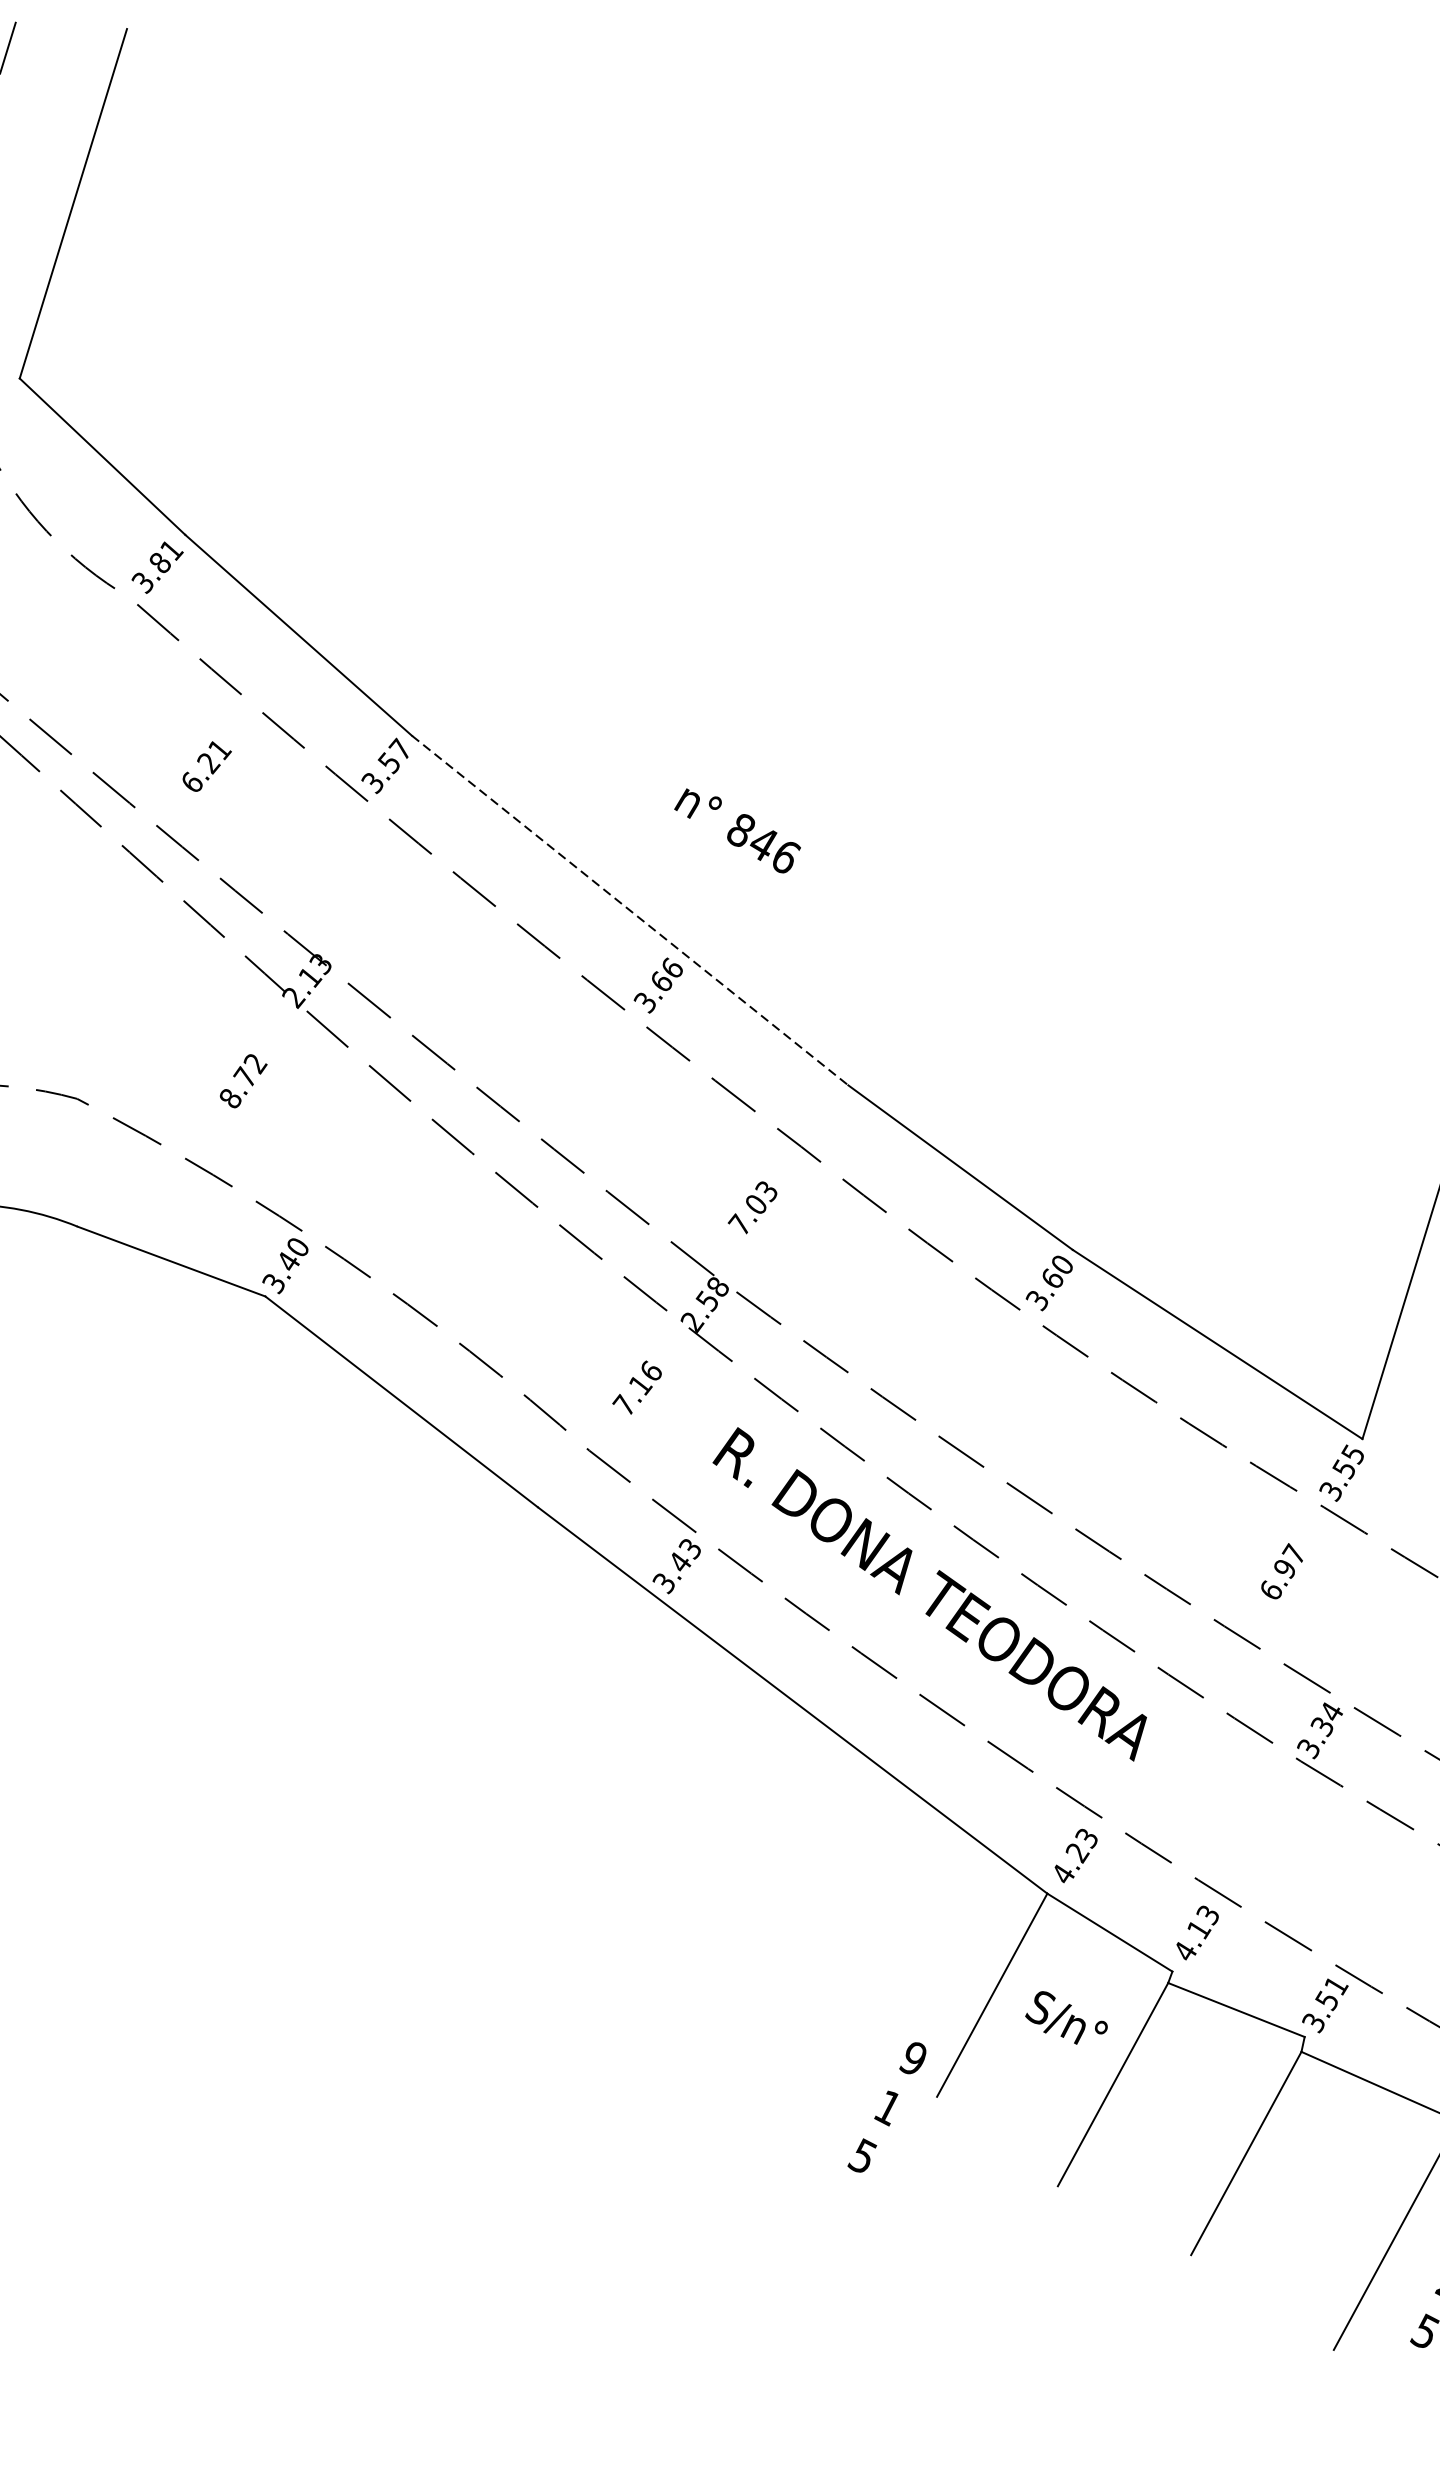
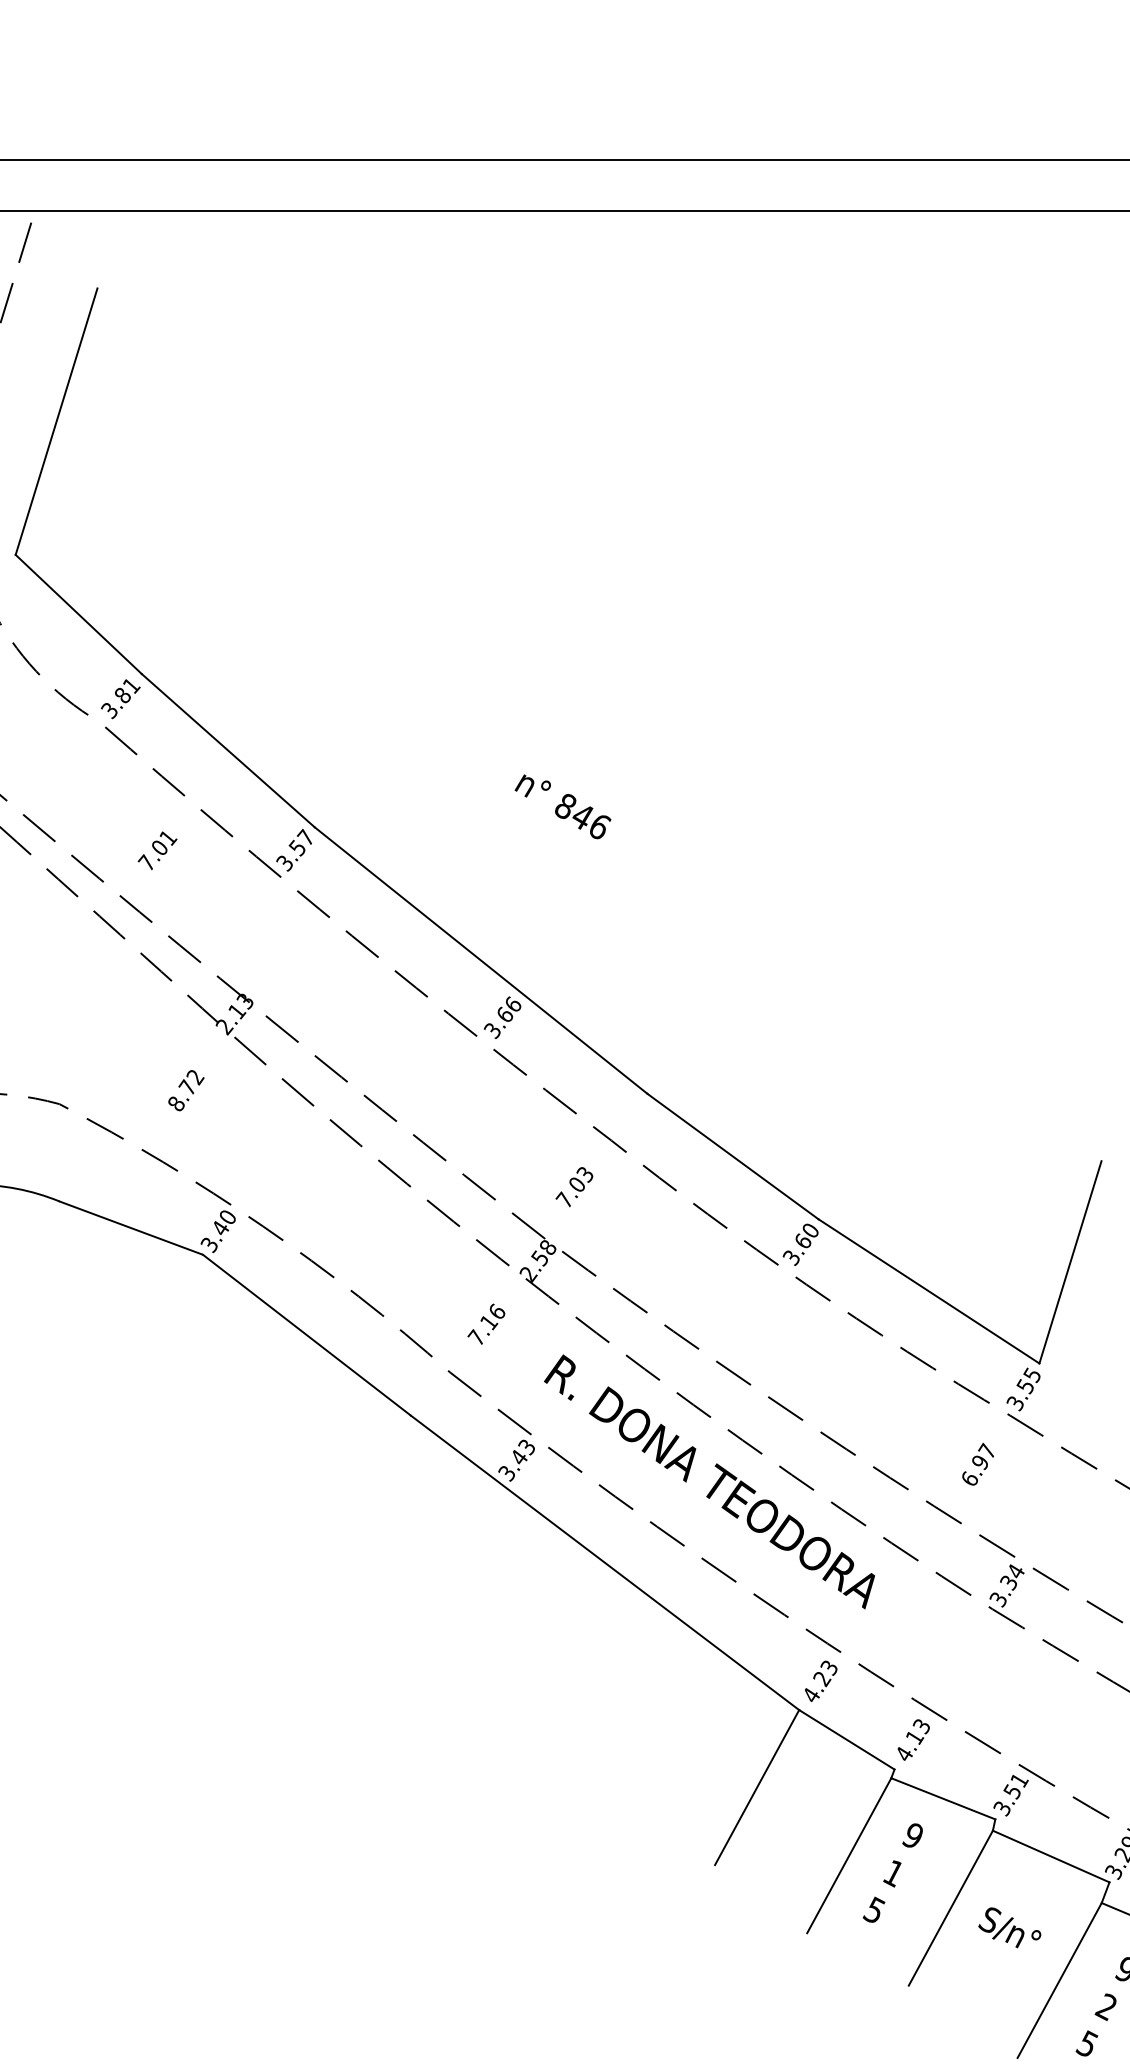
text: (199, 772) -> (152, 855), 6.21 -> 7.01
text: (736, 830) -> (562, 806), moved
line: (630, 910) -> (481, 960), dashed -> solid
text: (1066, 2017) -> (1009, 1927), moved
text: (886, 2106) -> (892, 1872), moved

